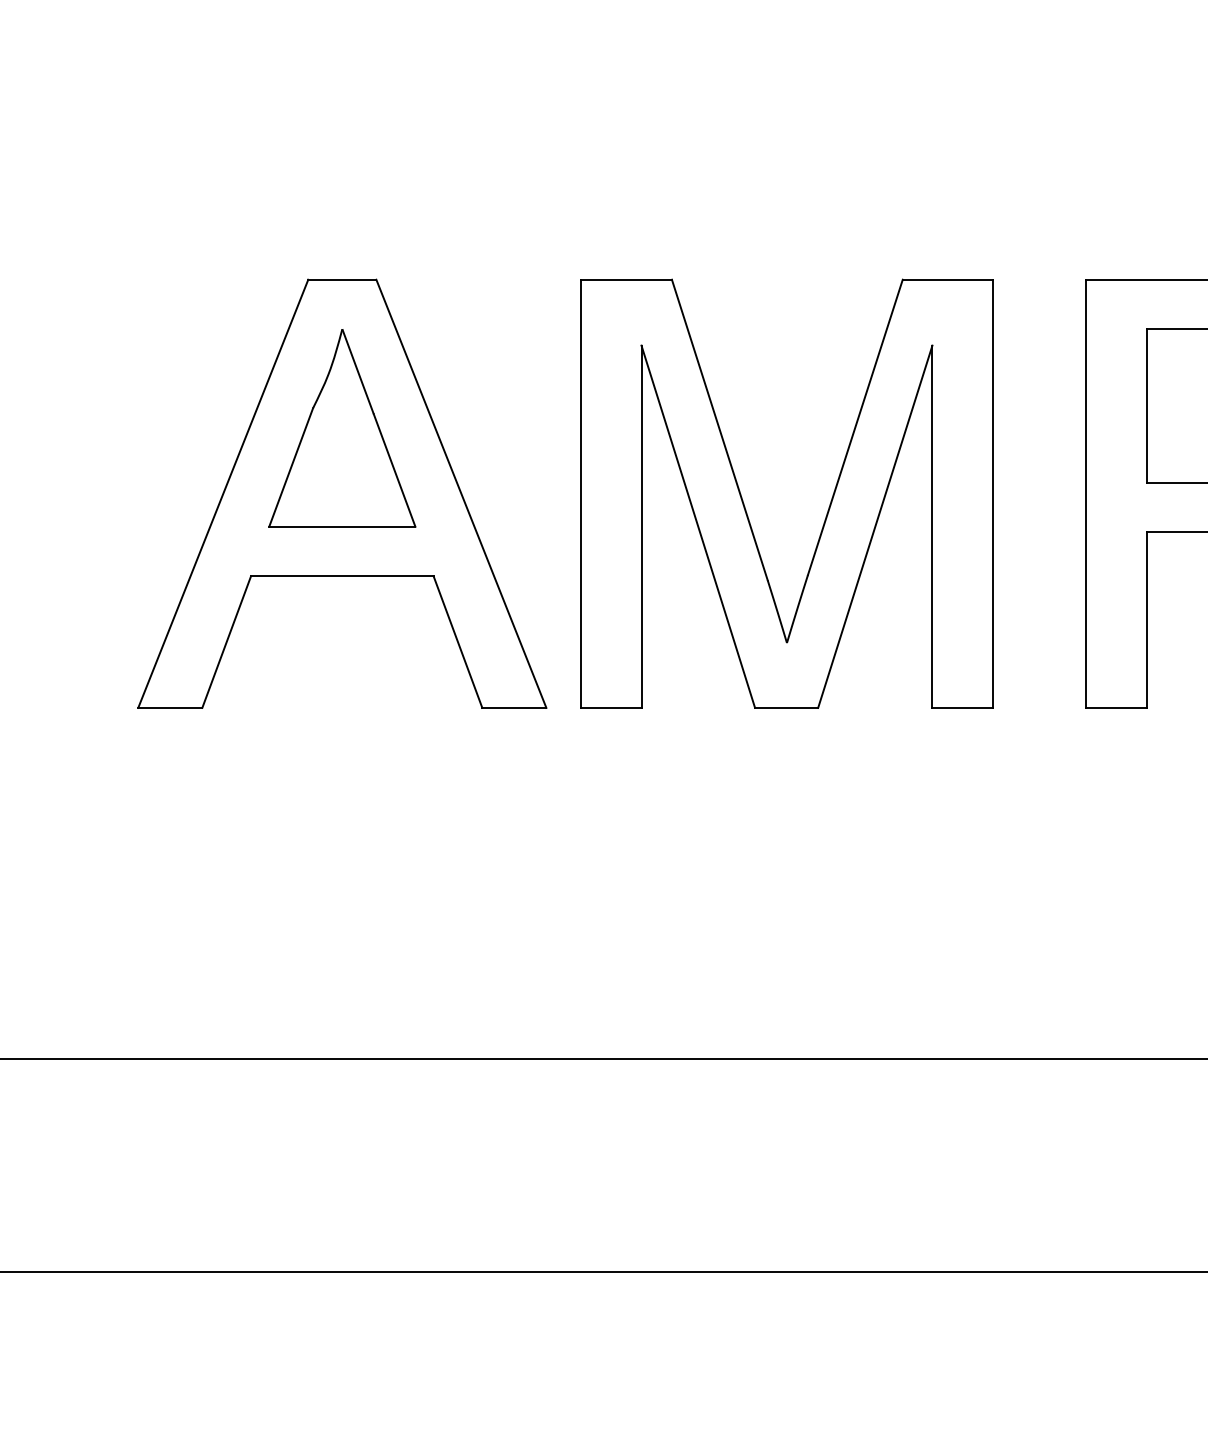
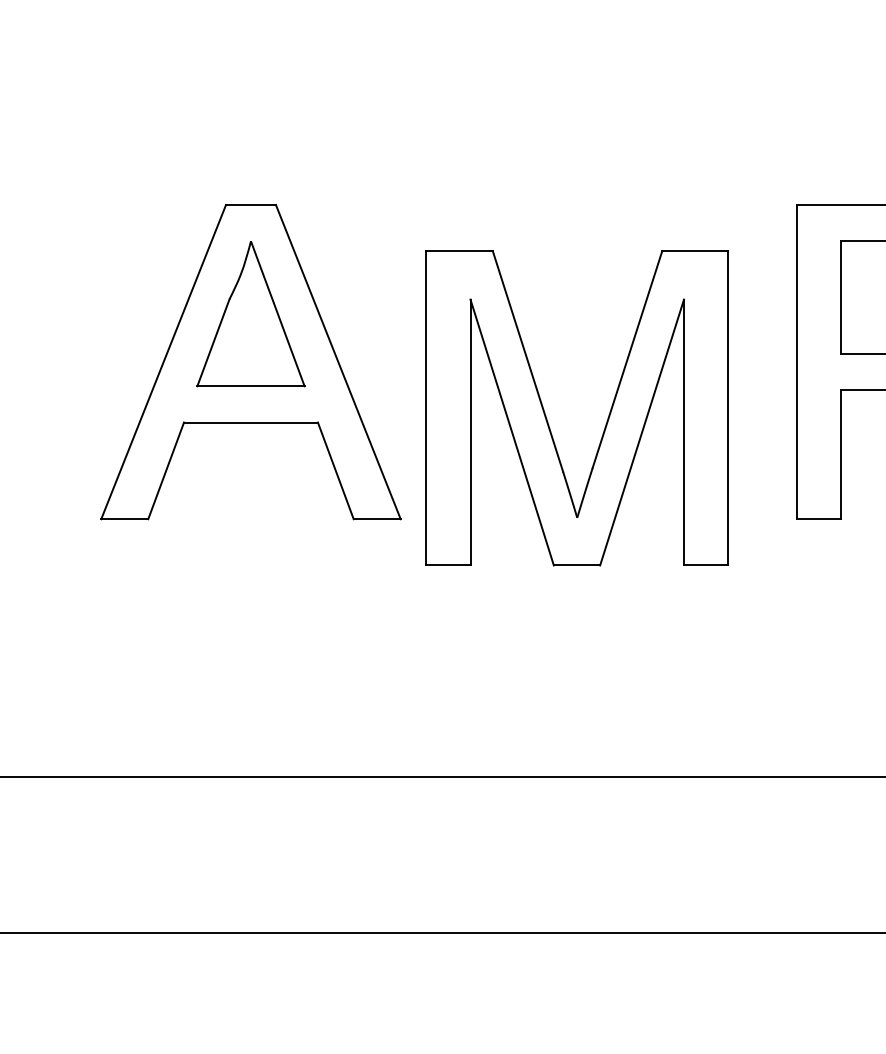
part: (745, 506) -> (546, 417), moved

